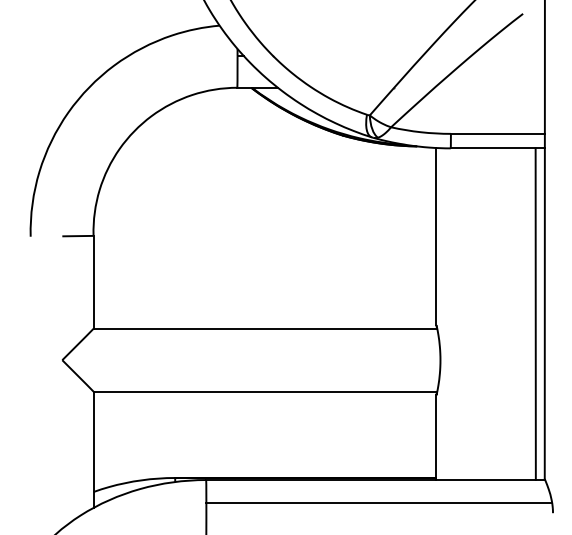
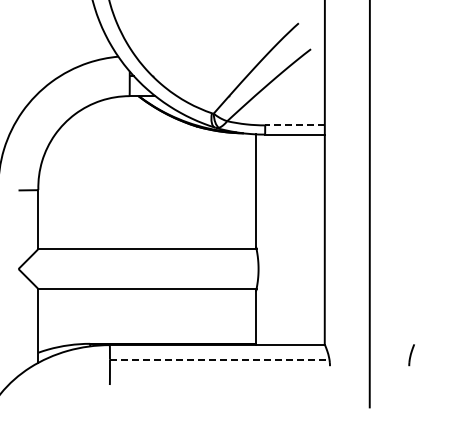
line: (498, 134) -> (295, 125), solid -> dashed
line: (534, 313) -> (318, 239), removed
line: (378, 502) -> (219, 359), solid -> dashed

